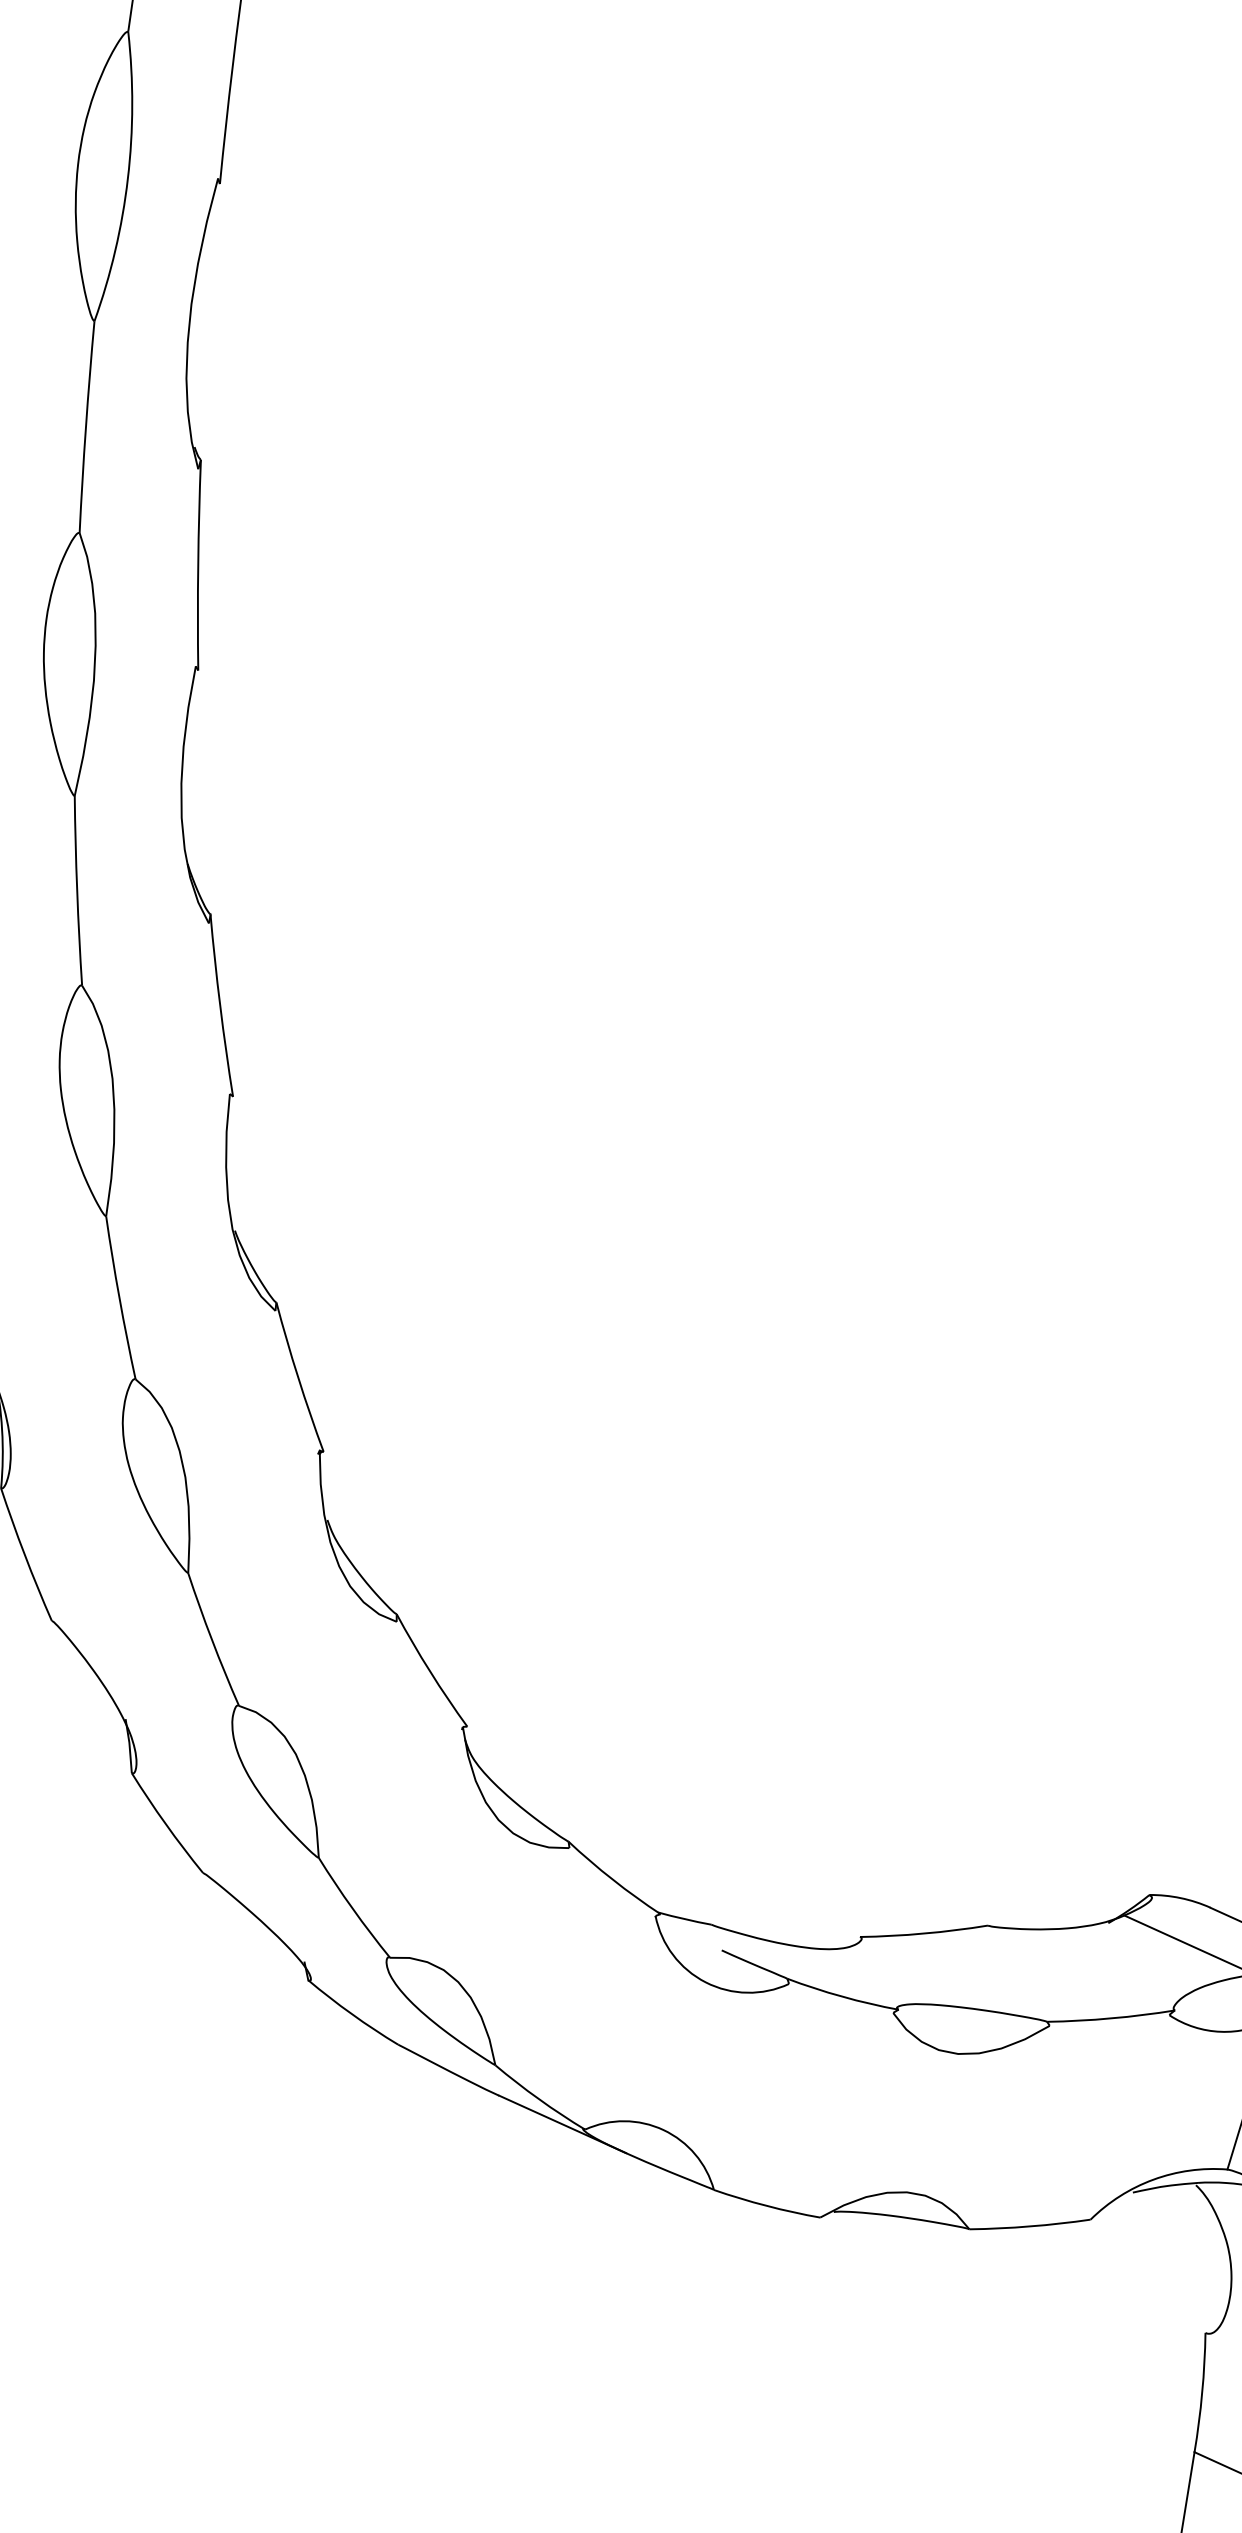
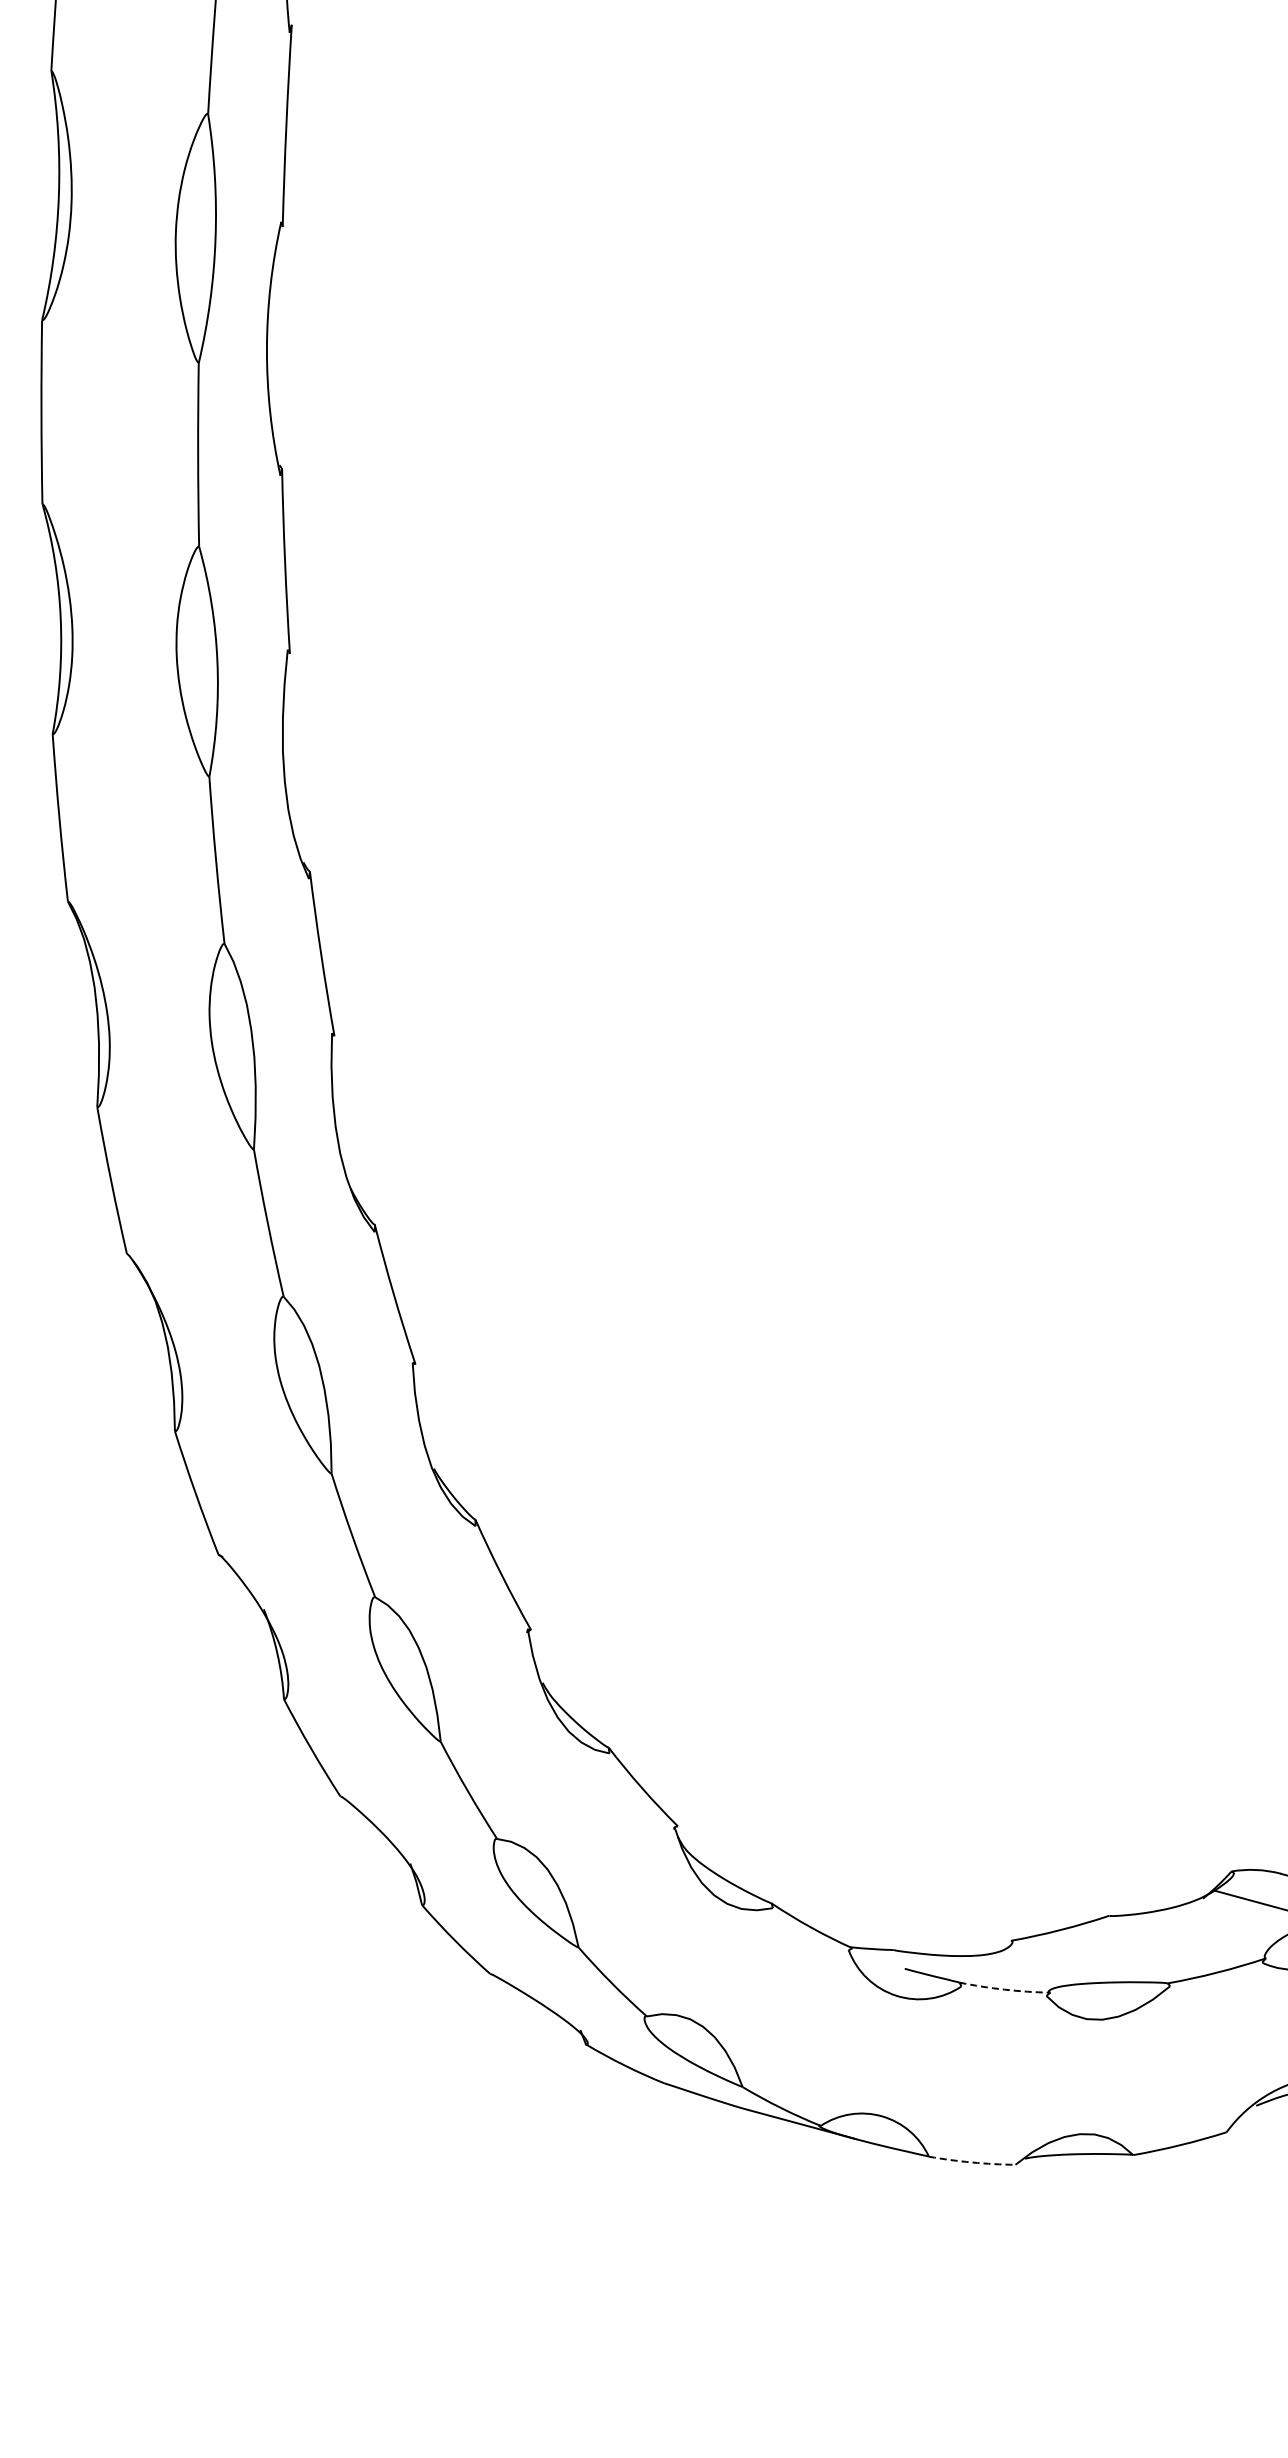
arc: (842, 1996) -> (1004, 1989), solid -> dashed
arc: (767, 2205) -> (972, 2162), solid -> dashed

